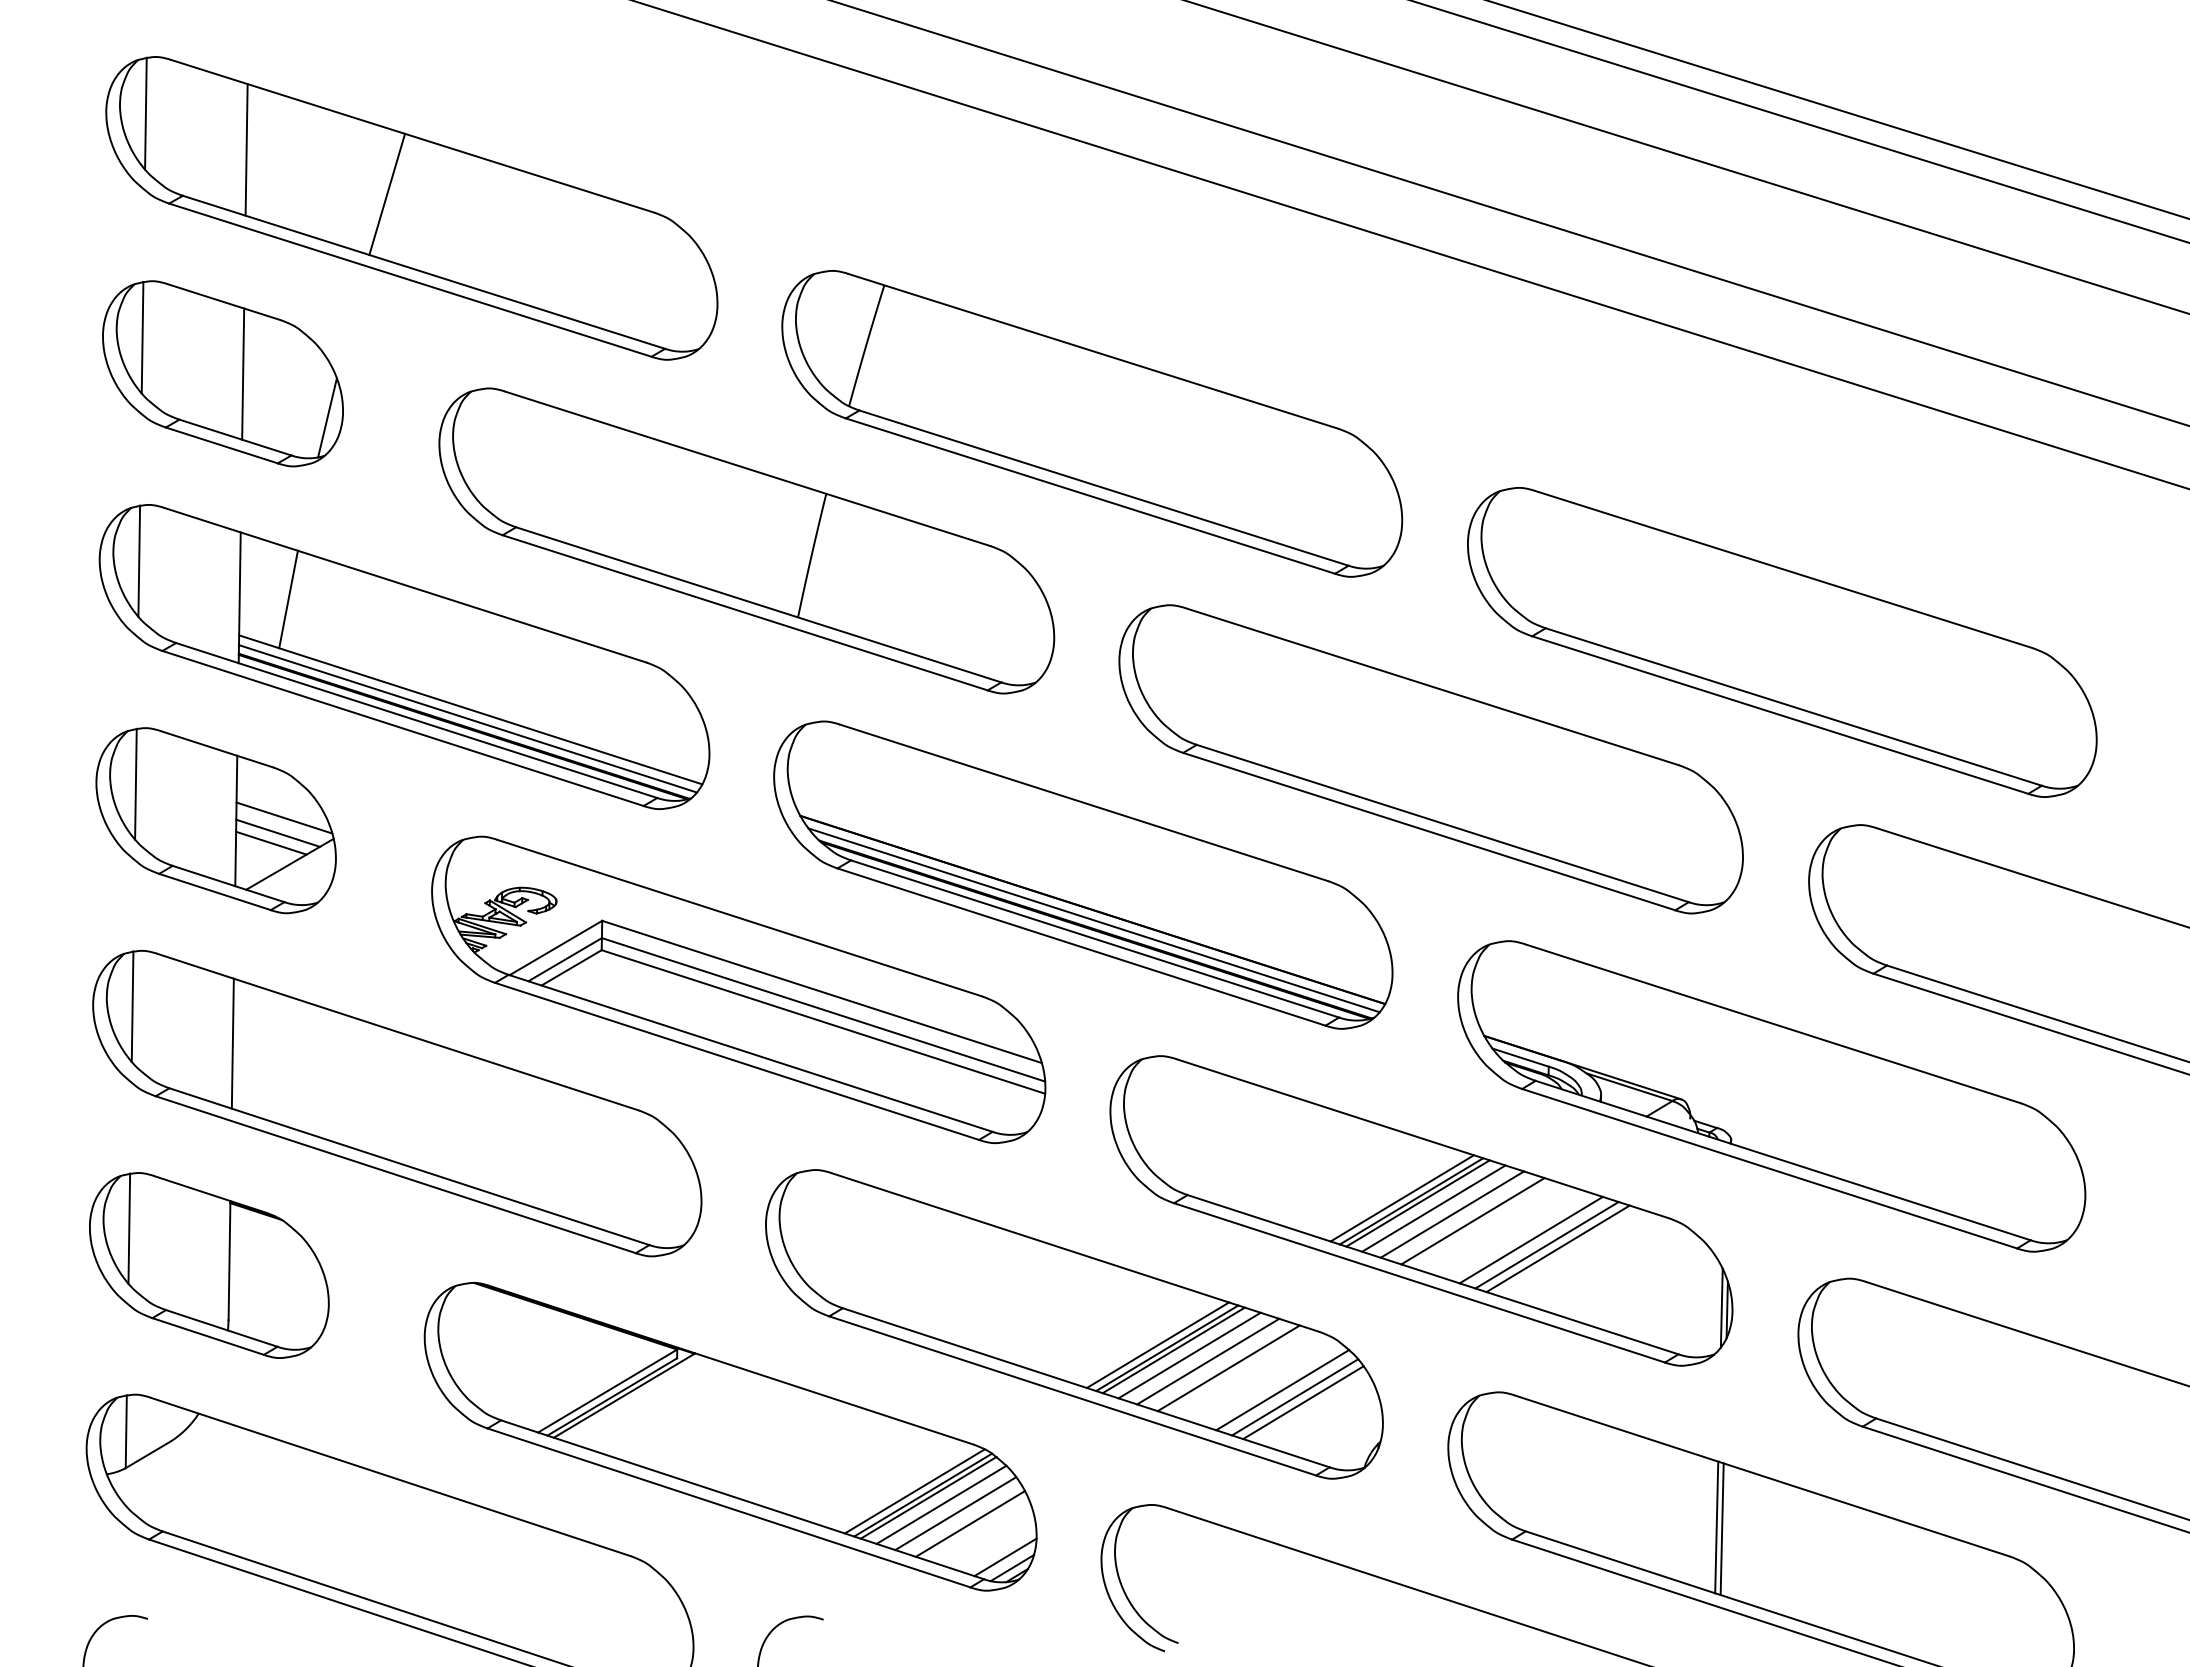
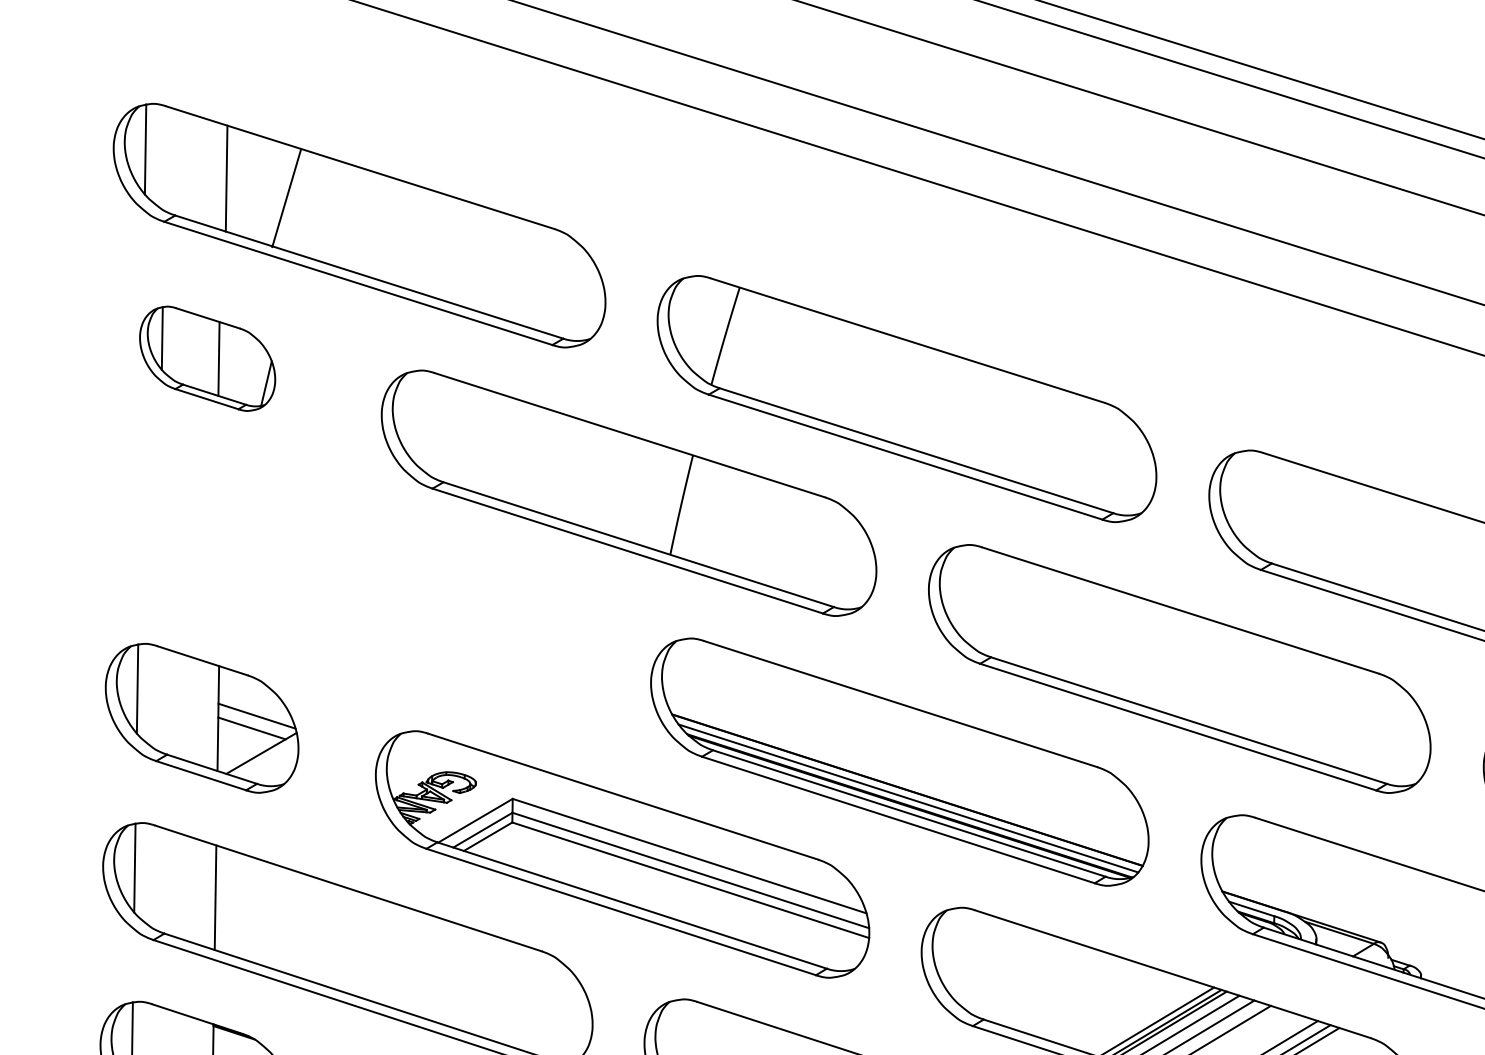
line: (387, 193) -> (286, 197), moved
part: (222, 373) -> (207, 358), size x0.7
part: (404, 656) -> (353, 586), removed
line: (271, 842) -> (246, 735), removed

